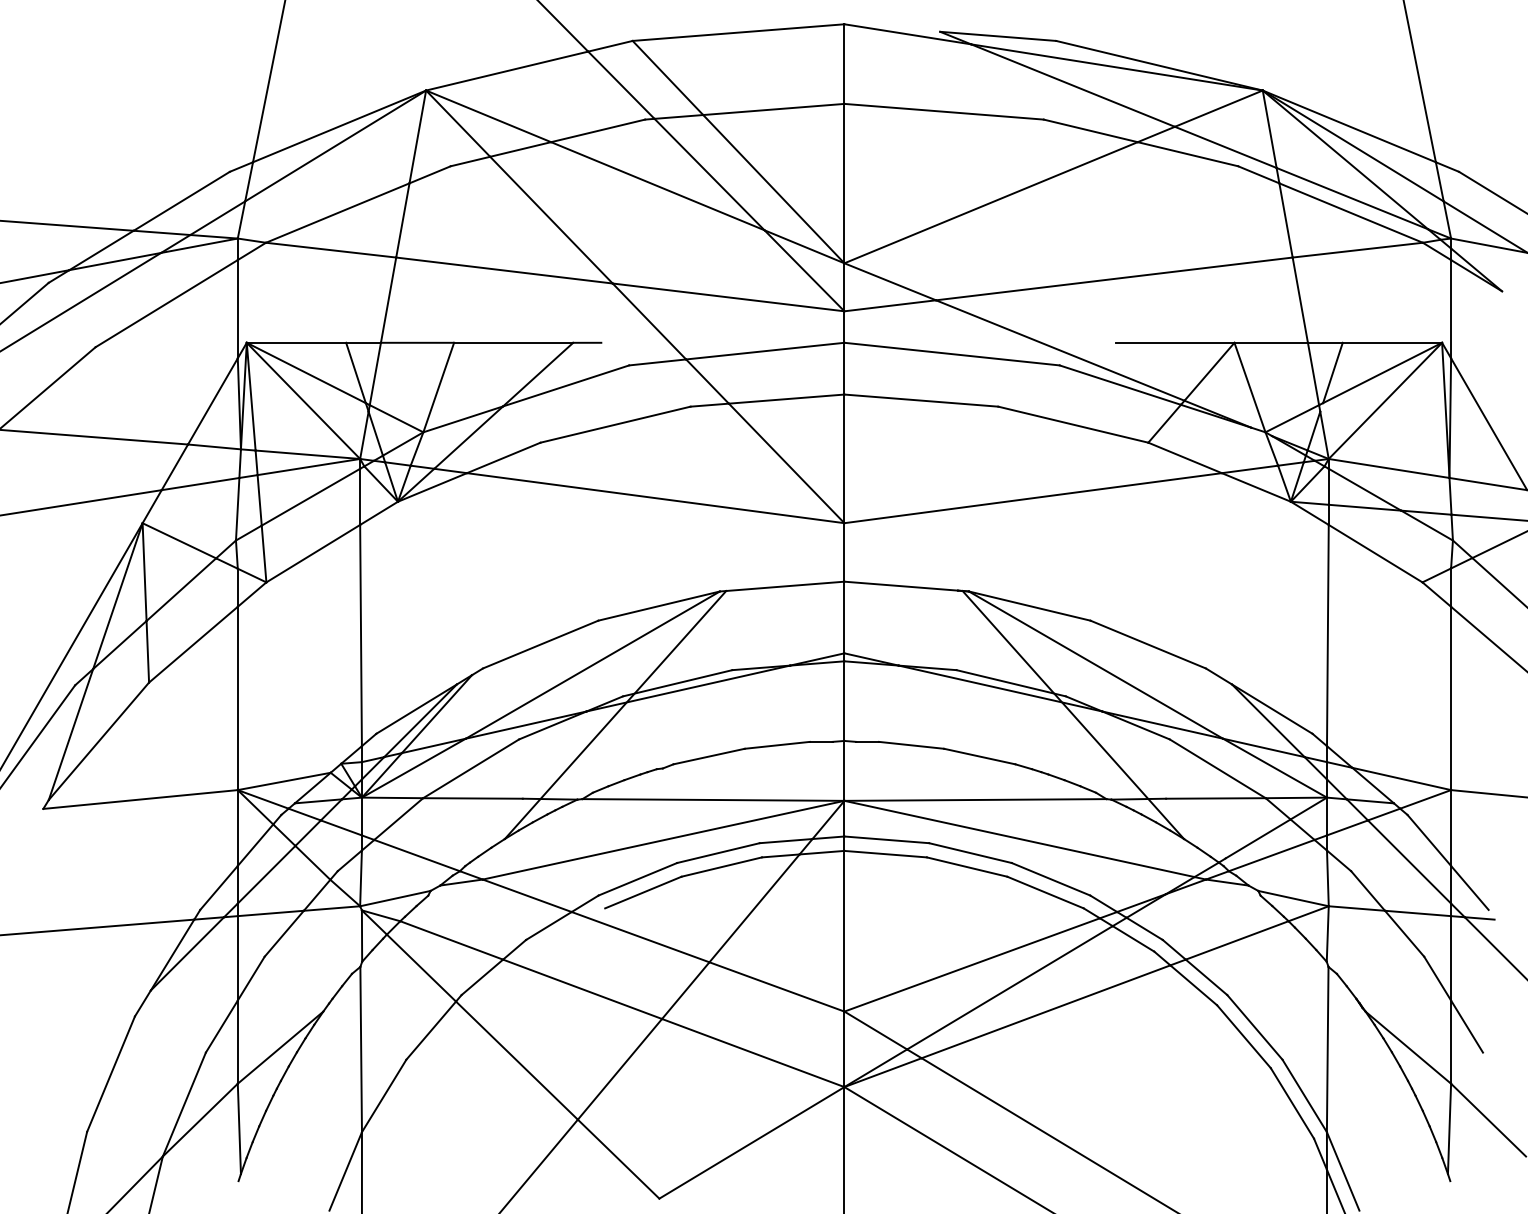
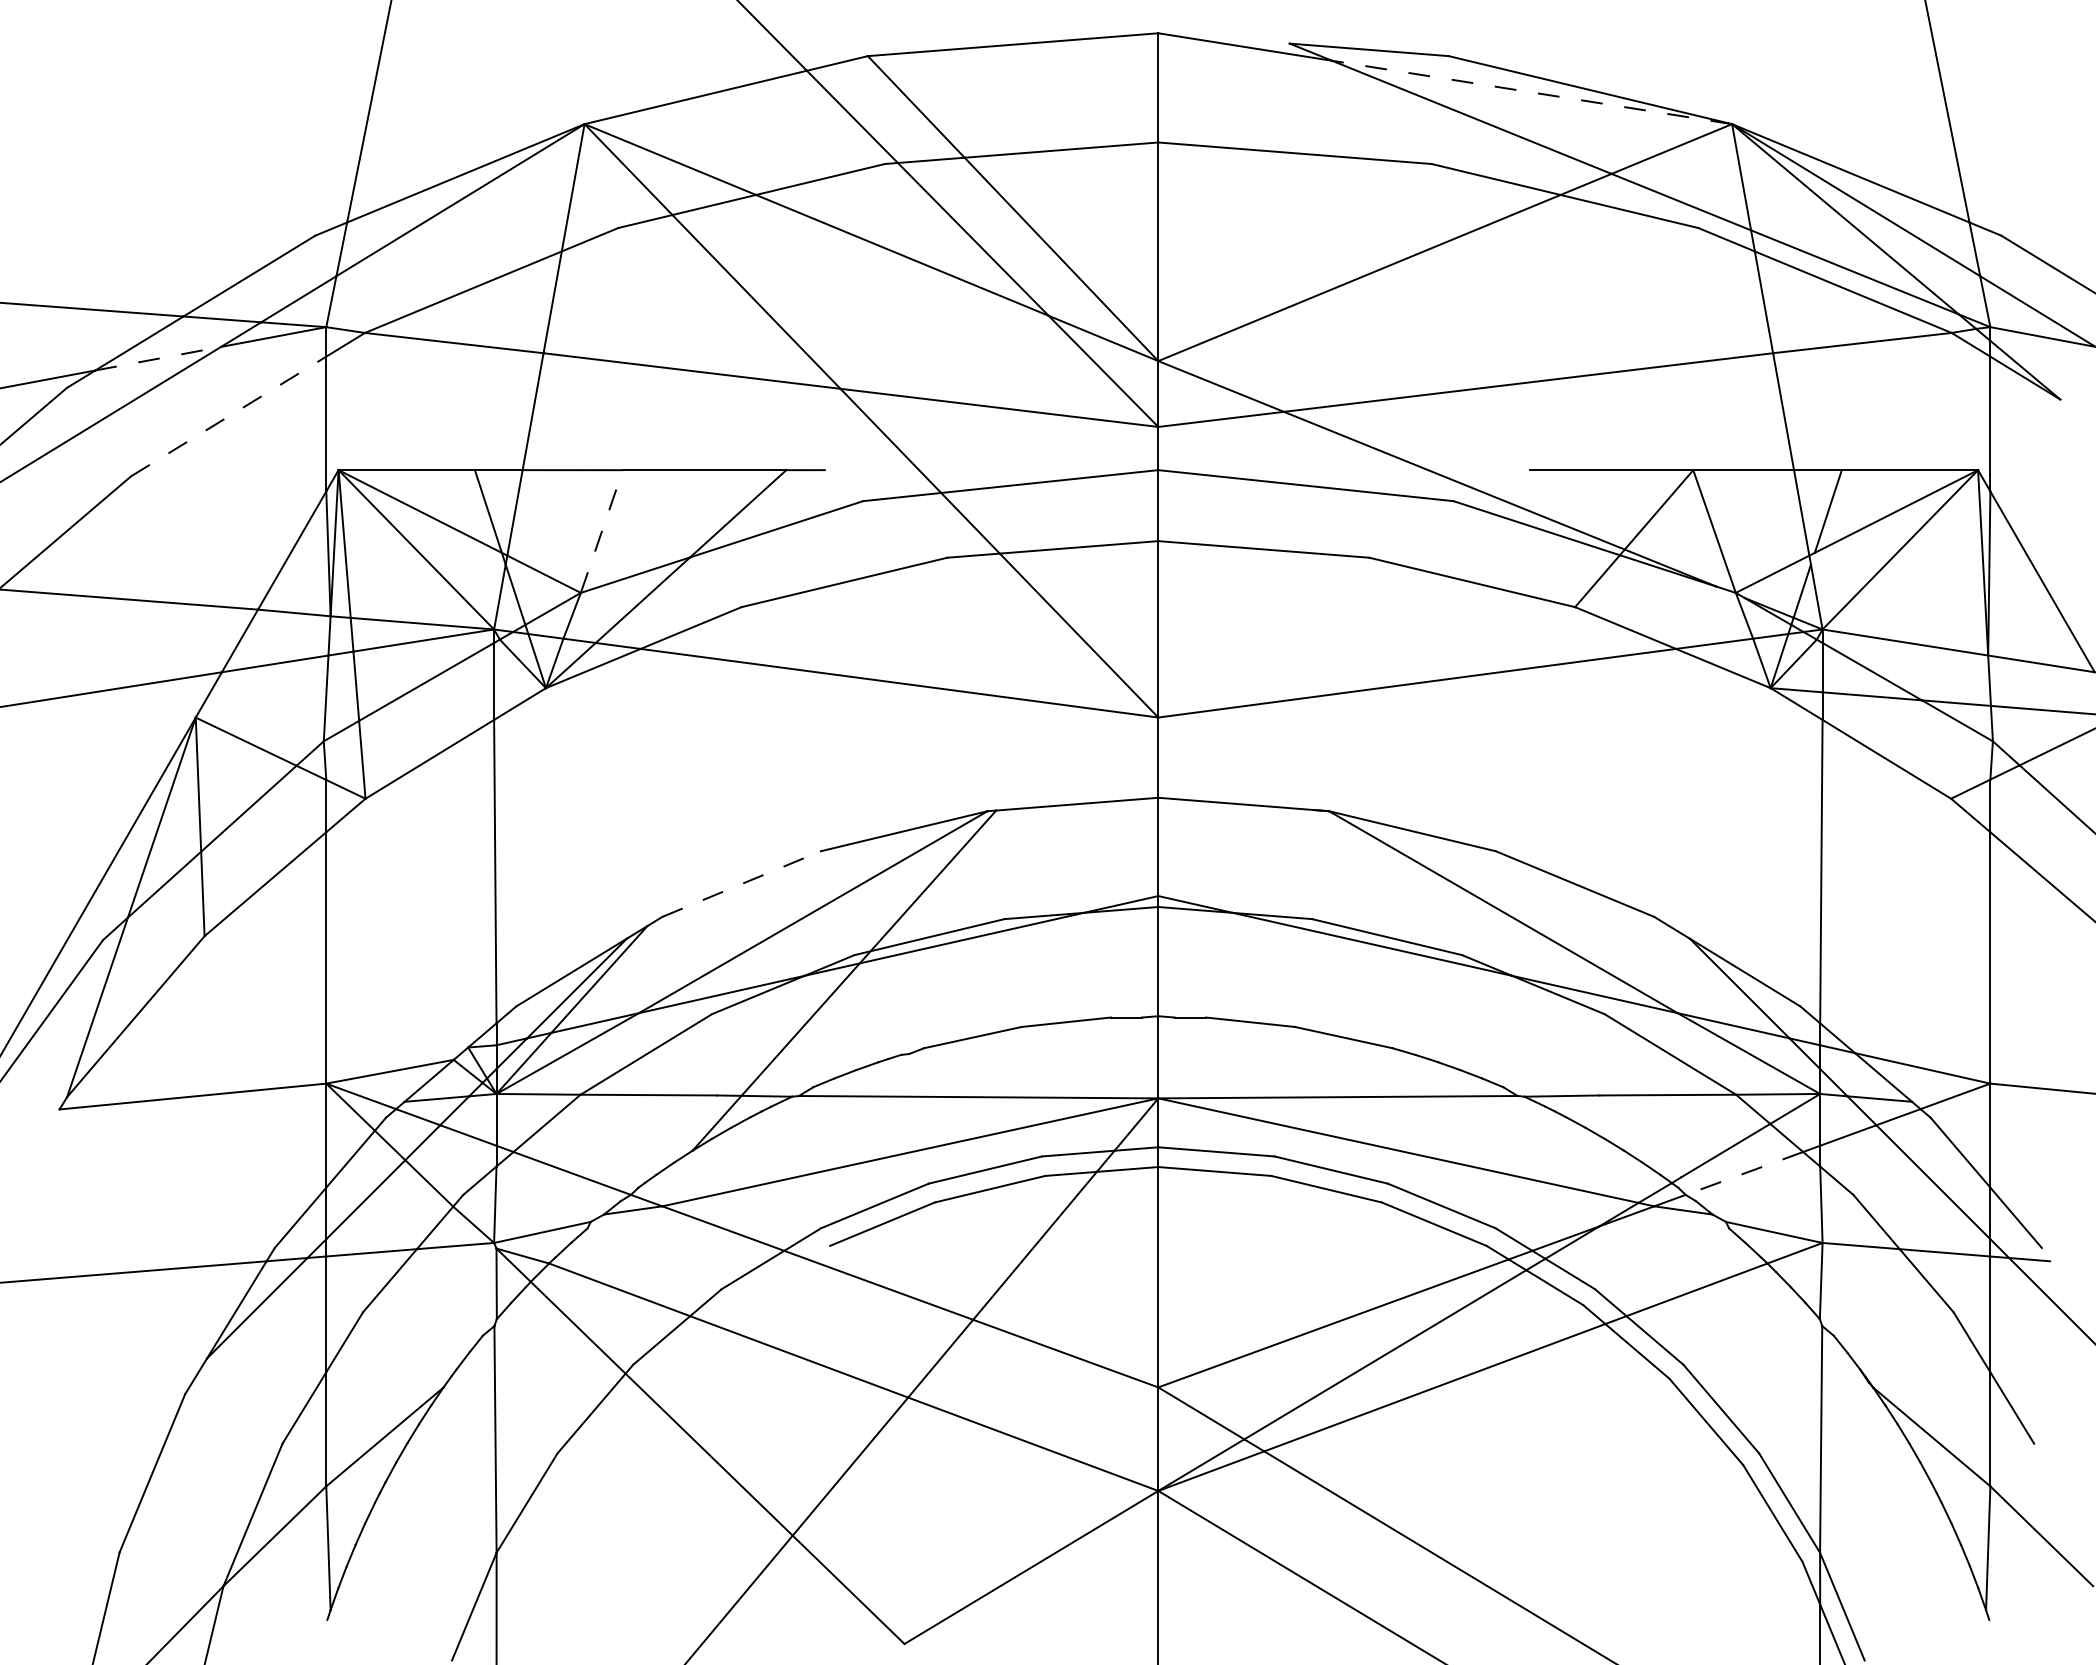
line: (1116, 67) -> (1531, 92), solid -> dashed
line: (115, 261) -> (158, 358), solid -> dashed
line: (167, 303) -> (229, 416), solid -> dashed
line: (438, 387) -> (601, 531), solid -> dashed
line: (540, 644) -> (741, 884), solid -> dashed
line: (1073, 714) -> (1472, 980), removed
line: (1271, 855) -> (1744, 1173), solid -> dashed

